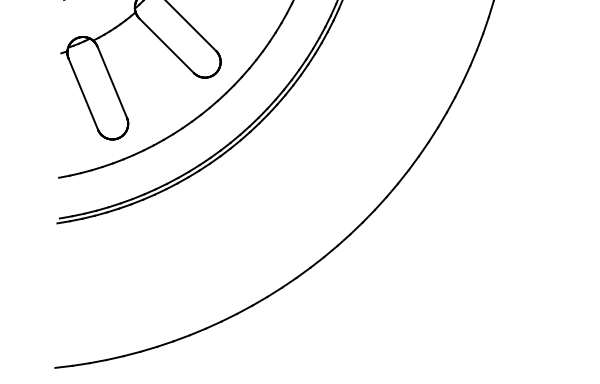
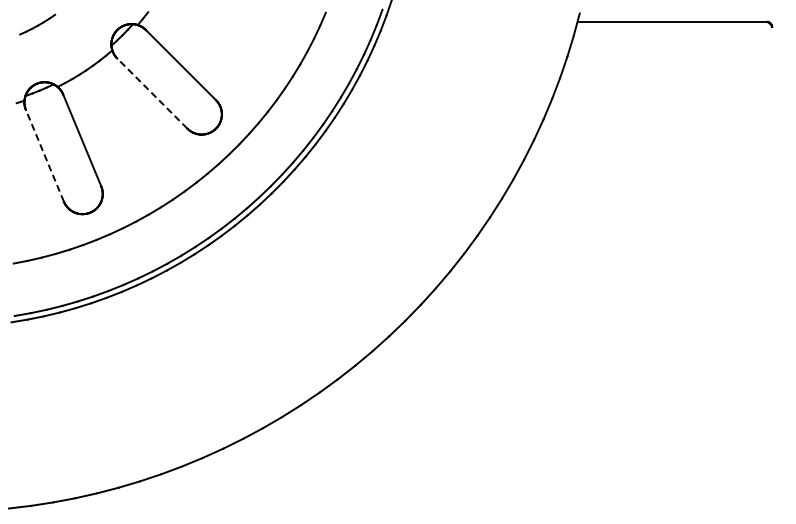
line: (166, 45) -> (152, 93), solid -> dashed
line: (82, 93) -> (44, 155), solid -> dashed

